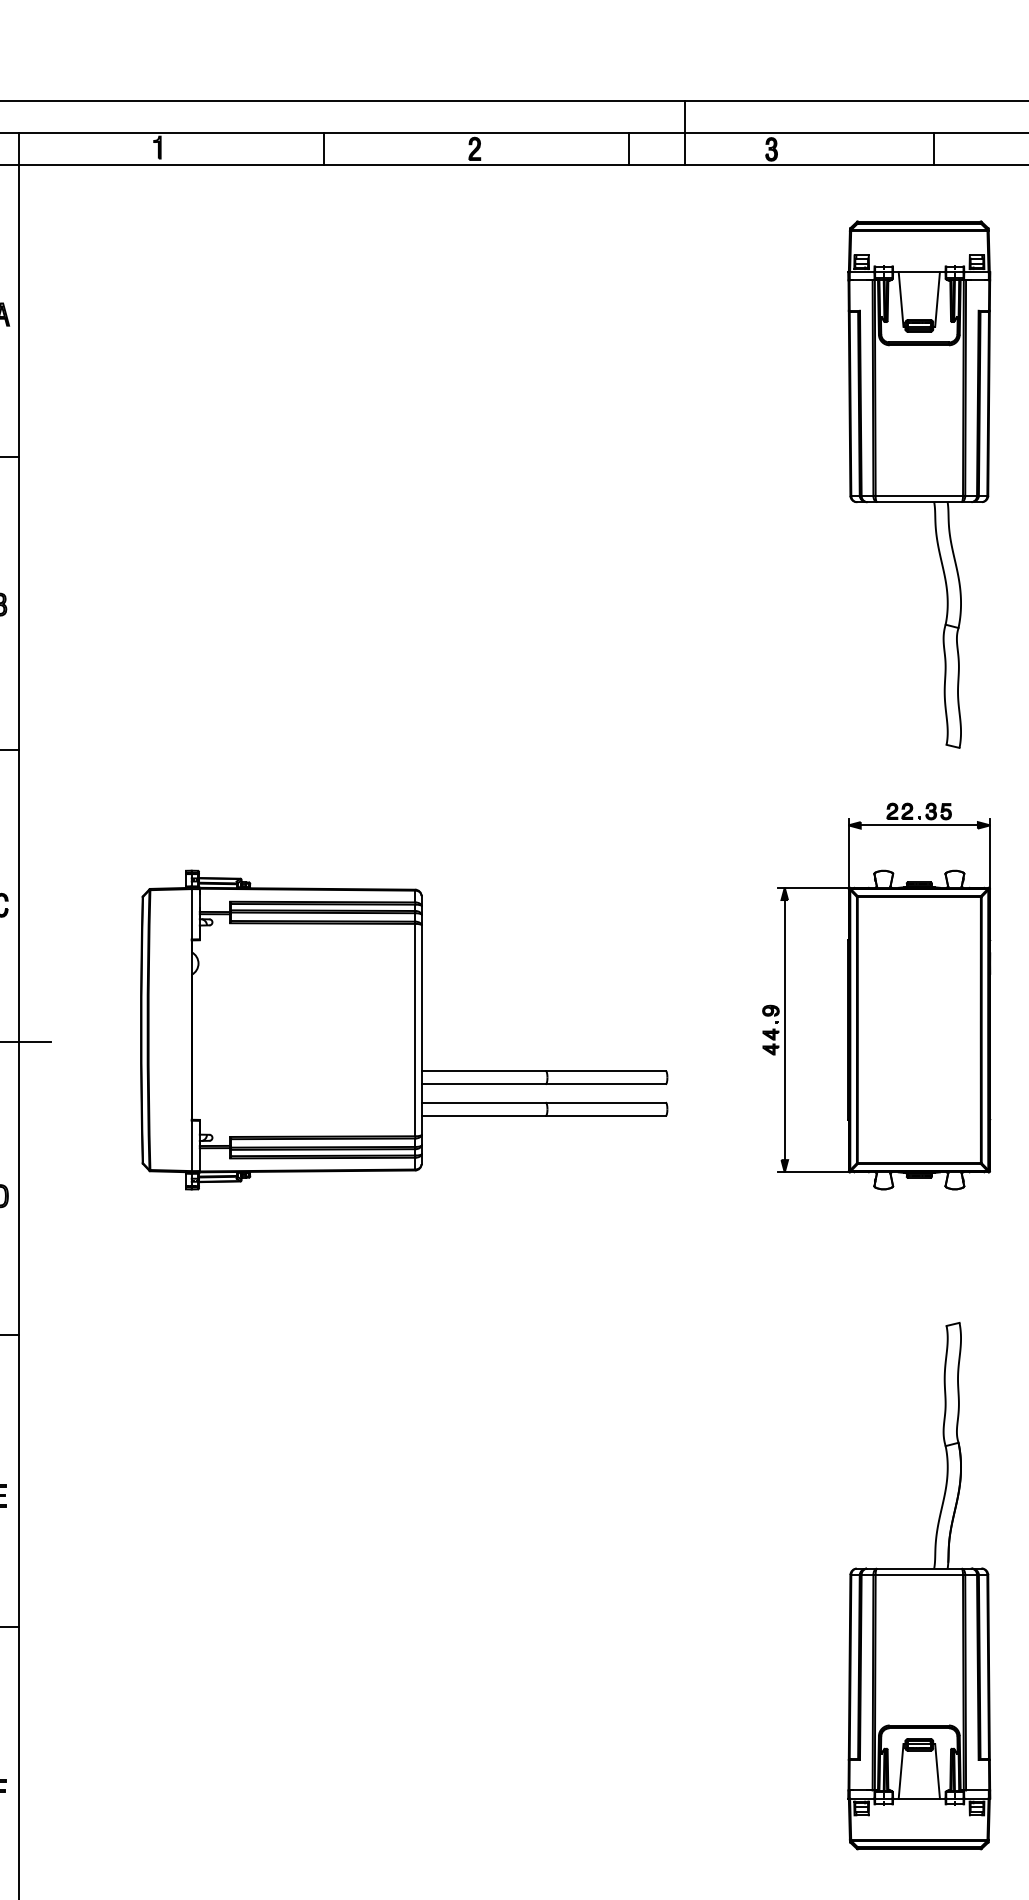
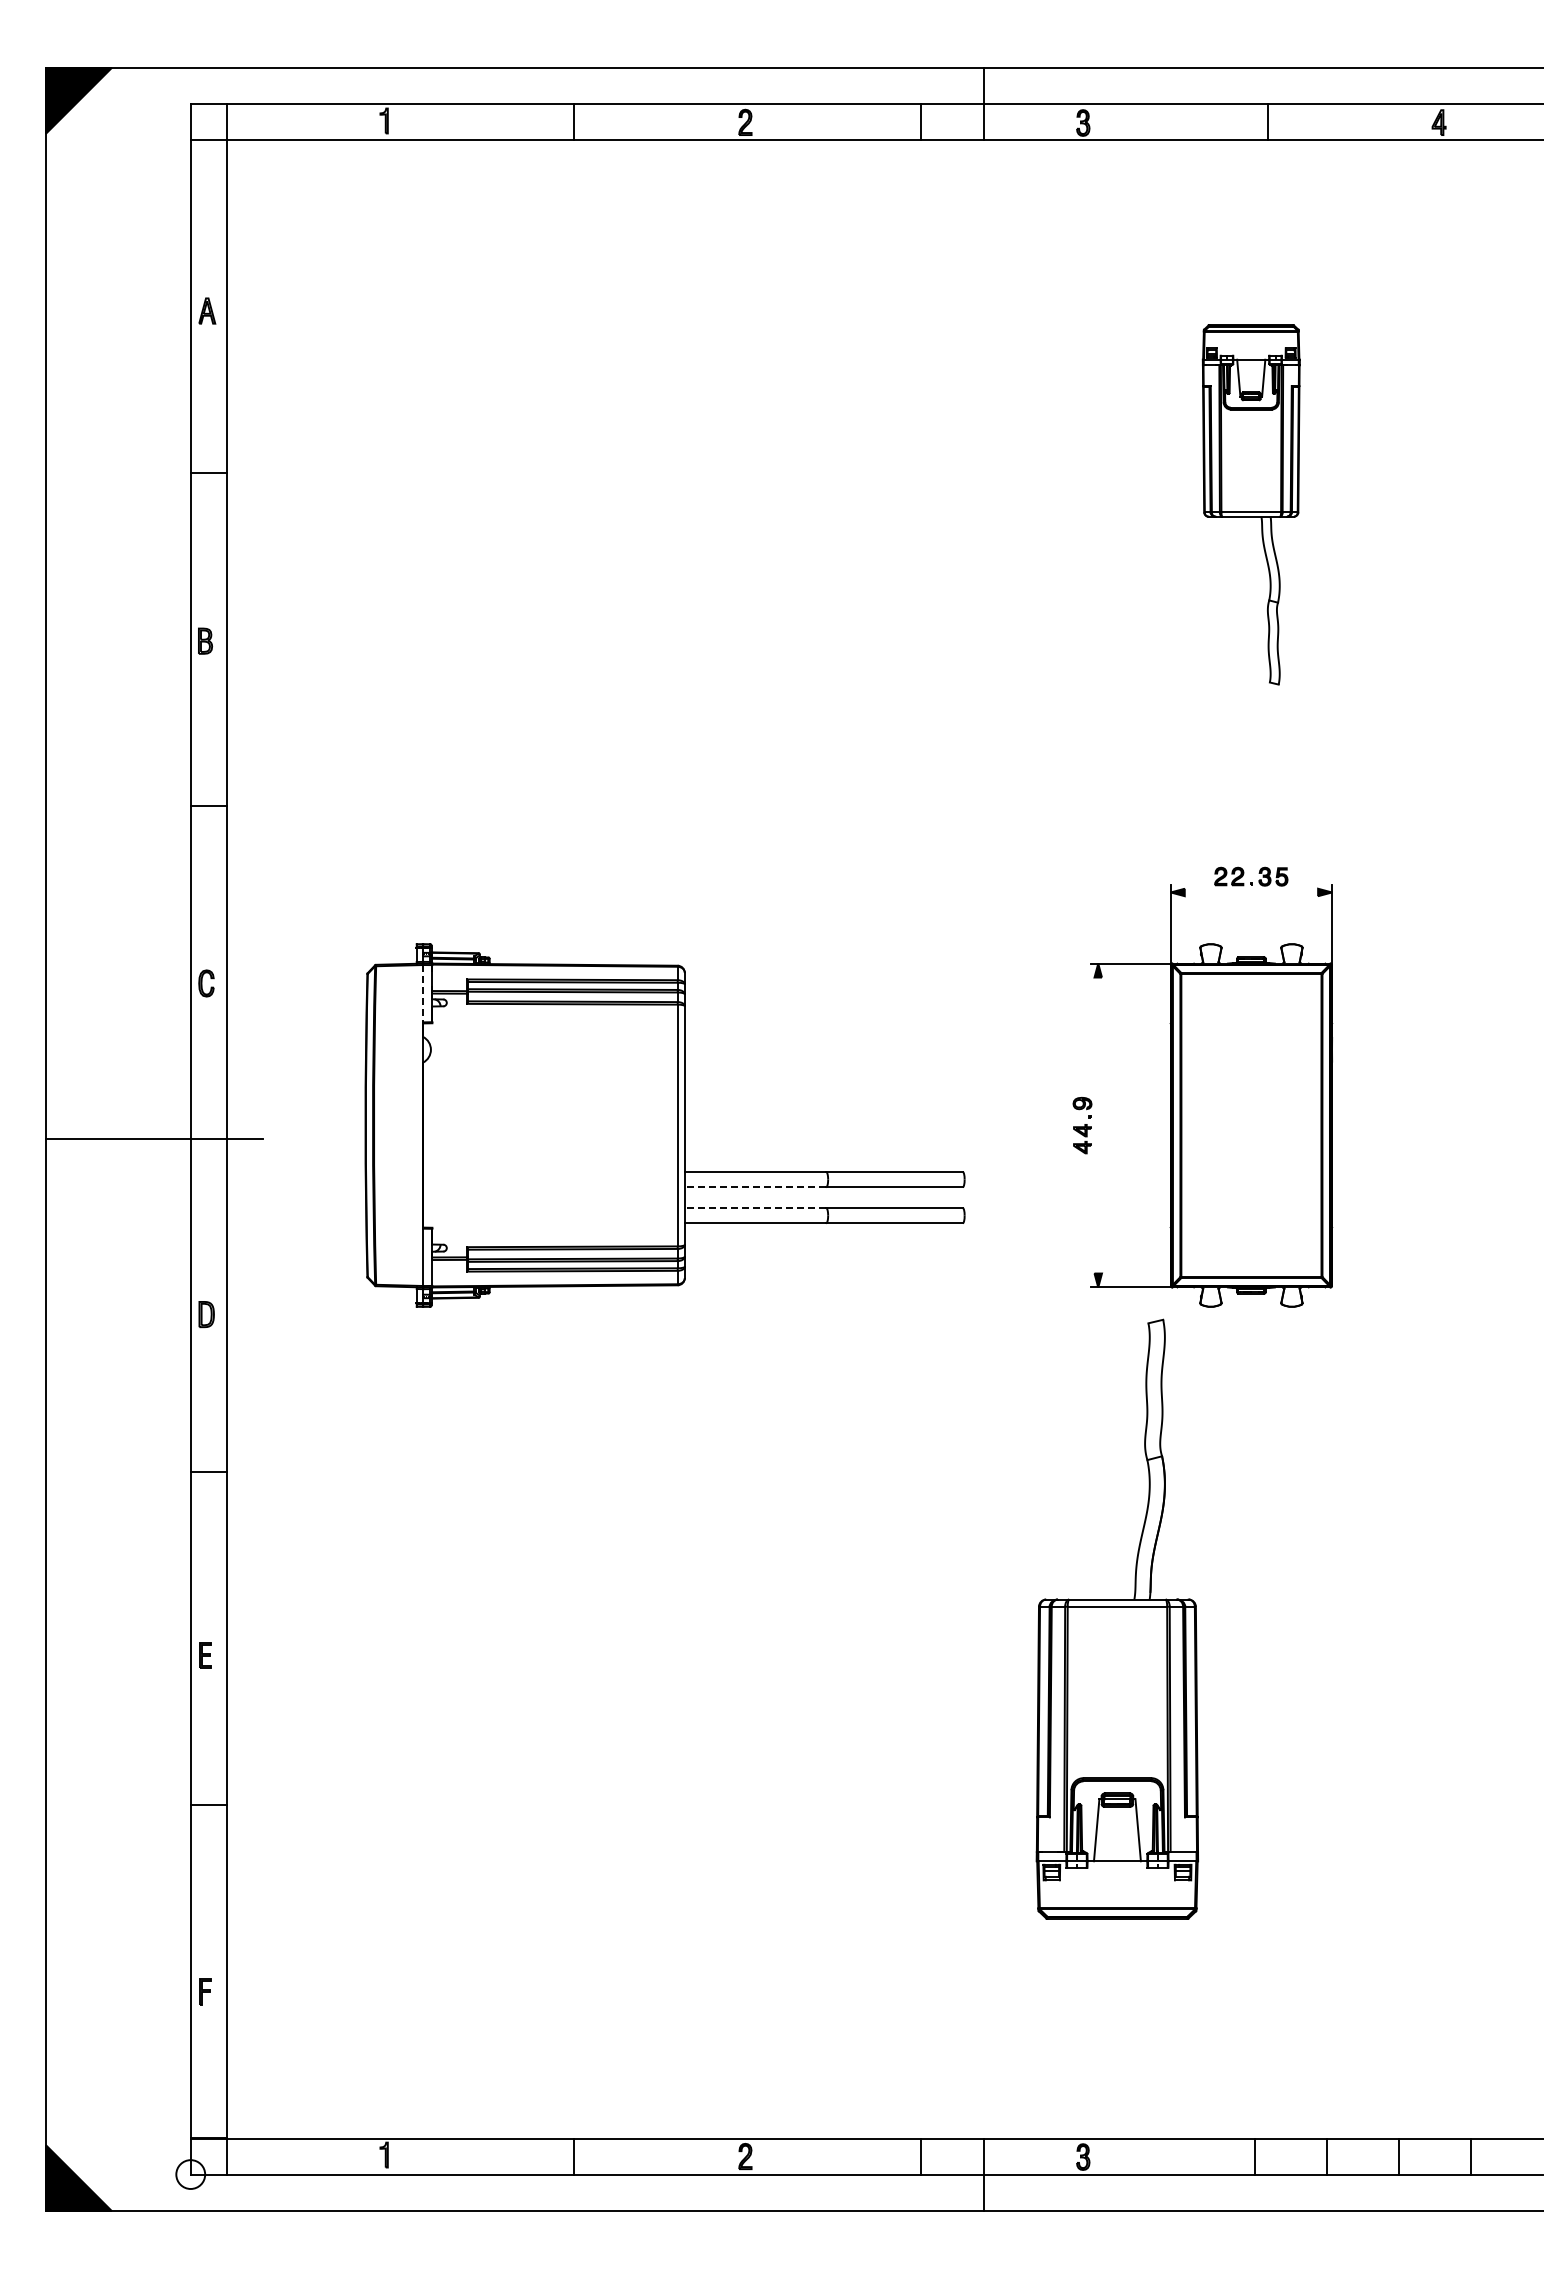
part: (918, 484) -> (1250, 504), size x0.6
line: (919, 825) -> (1251, 892), removed
line: (191, 914) -> (423, 993), solid -> dashed
line: (784, 1030) -> (1098, 1125), removed
line: (483, 1084) -> (755, 1187), solid -> dashed
line: (483, 1102) -> (755, 1208), solid -> dashed
part: (918, 1585) -> (1116, 1618), moved

